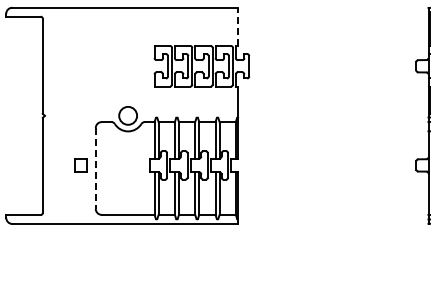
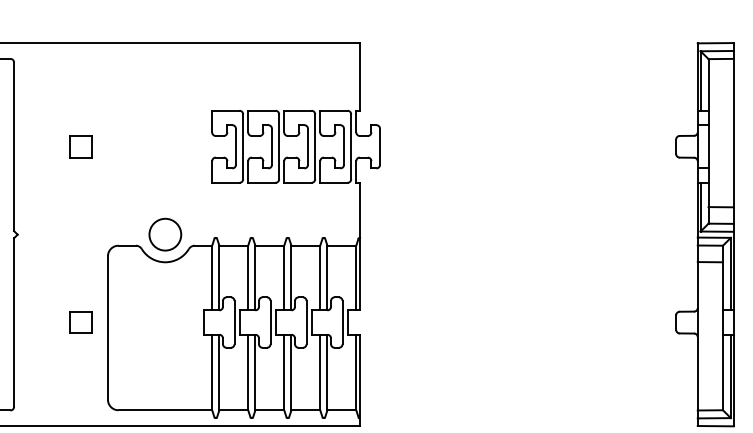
line: (237, 26) -> (359, 76), dashed -> solid
part: (80, 65) -> (80, 145), added
line: (95, 168) -> (107, 328), dashed -> solid

